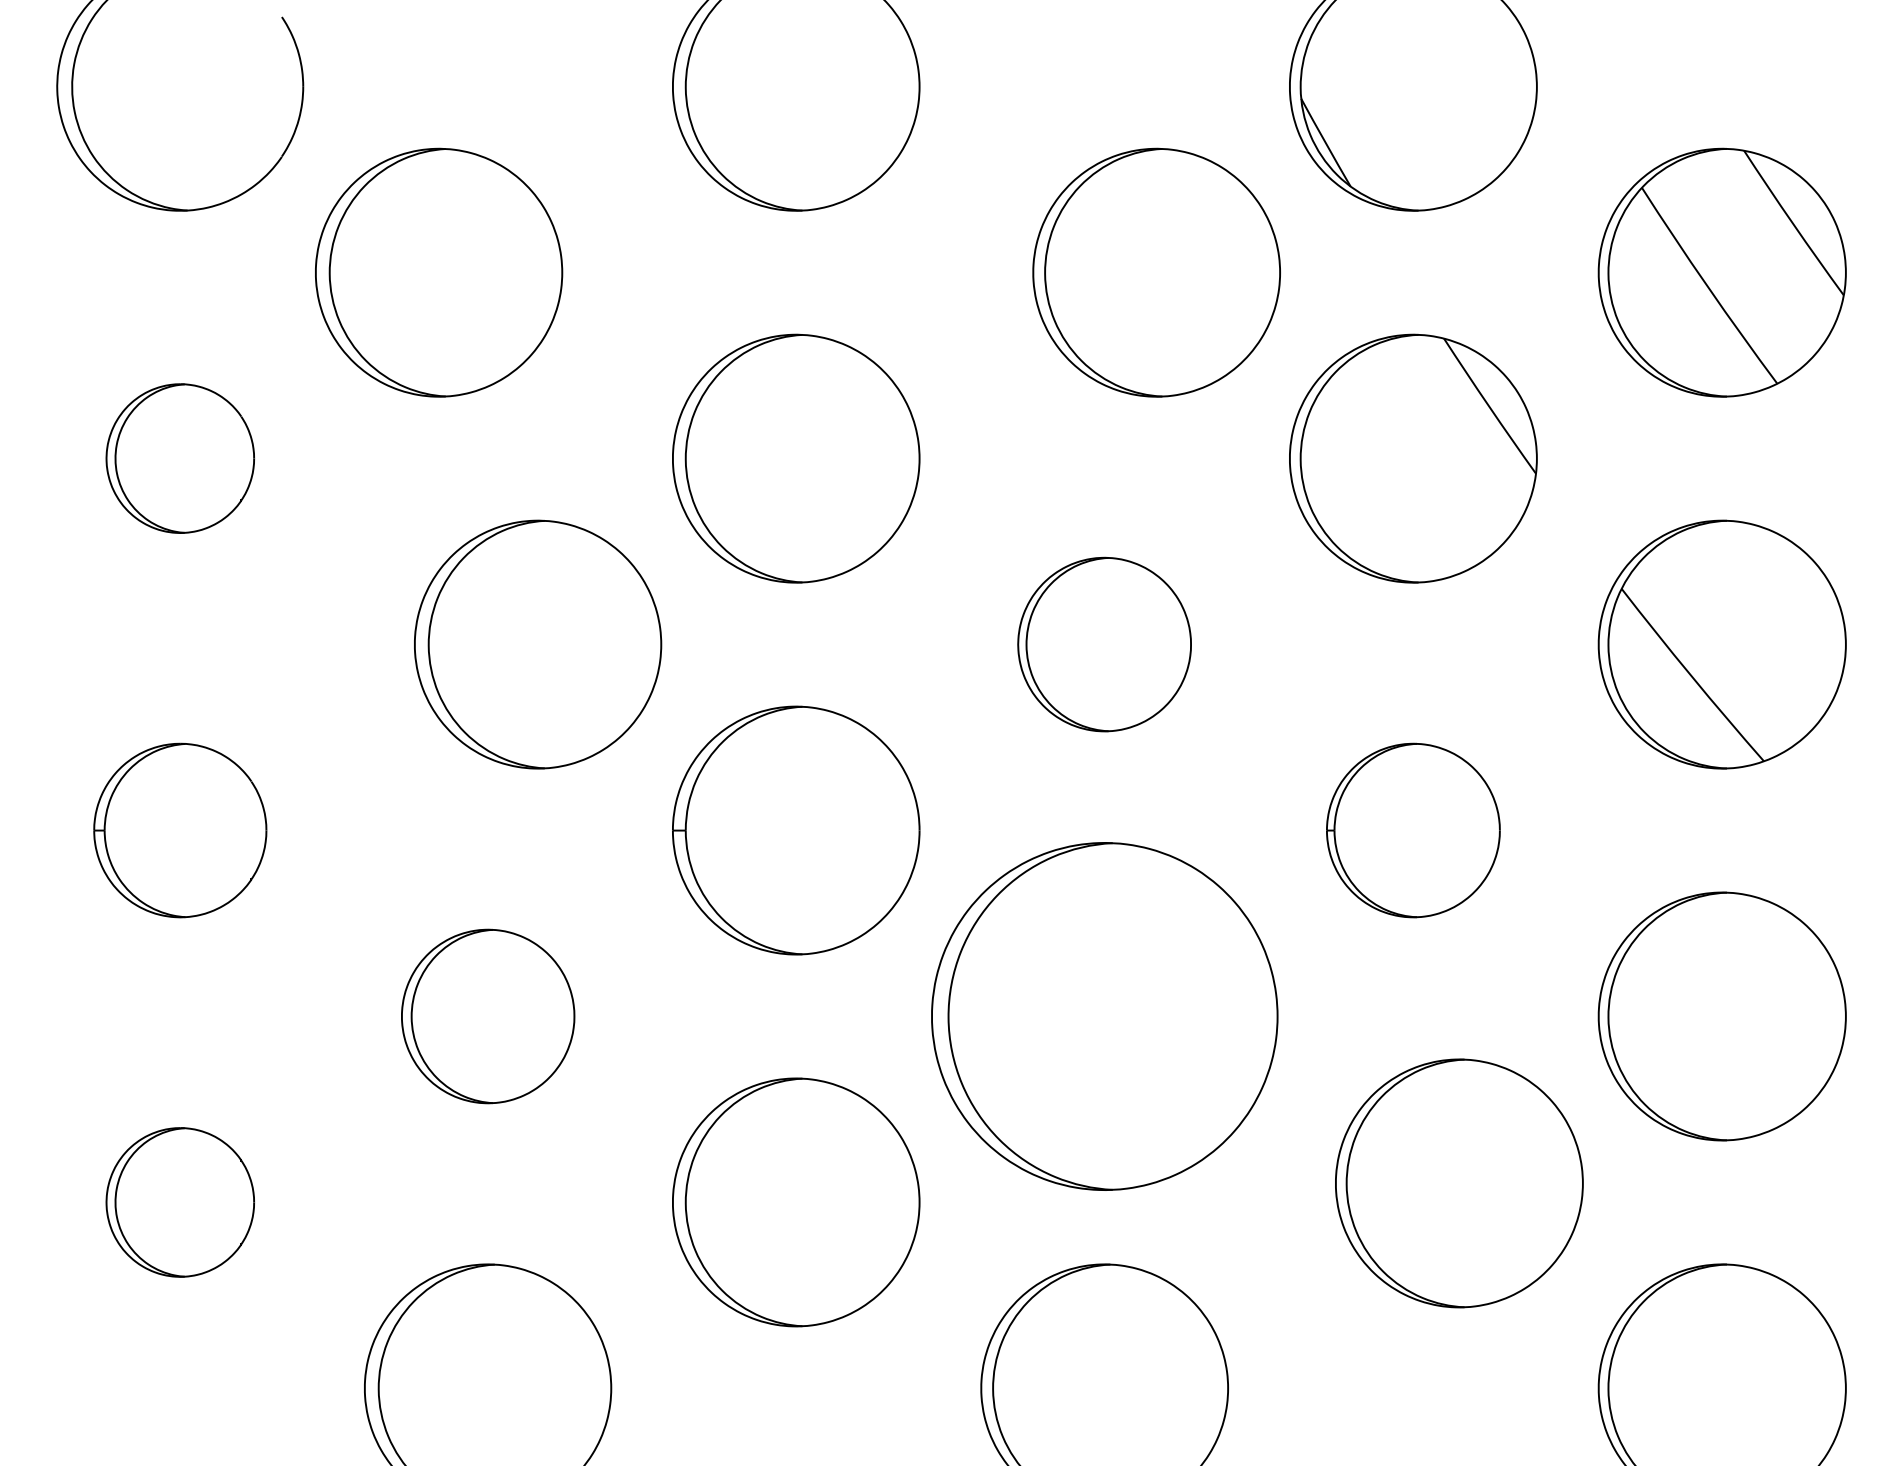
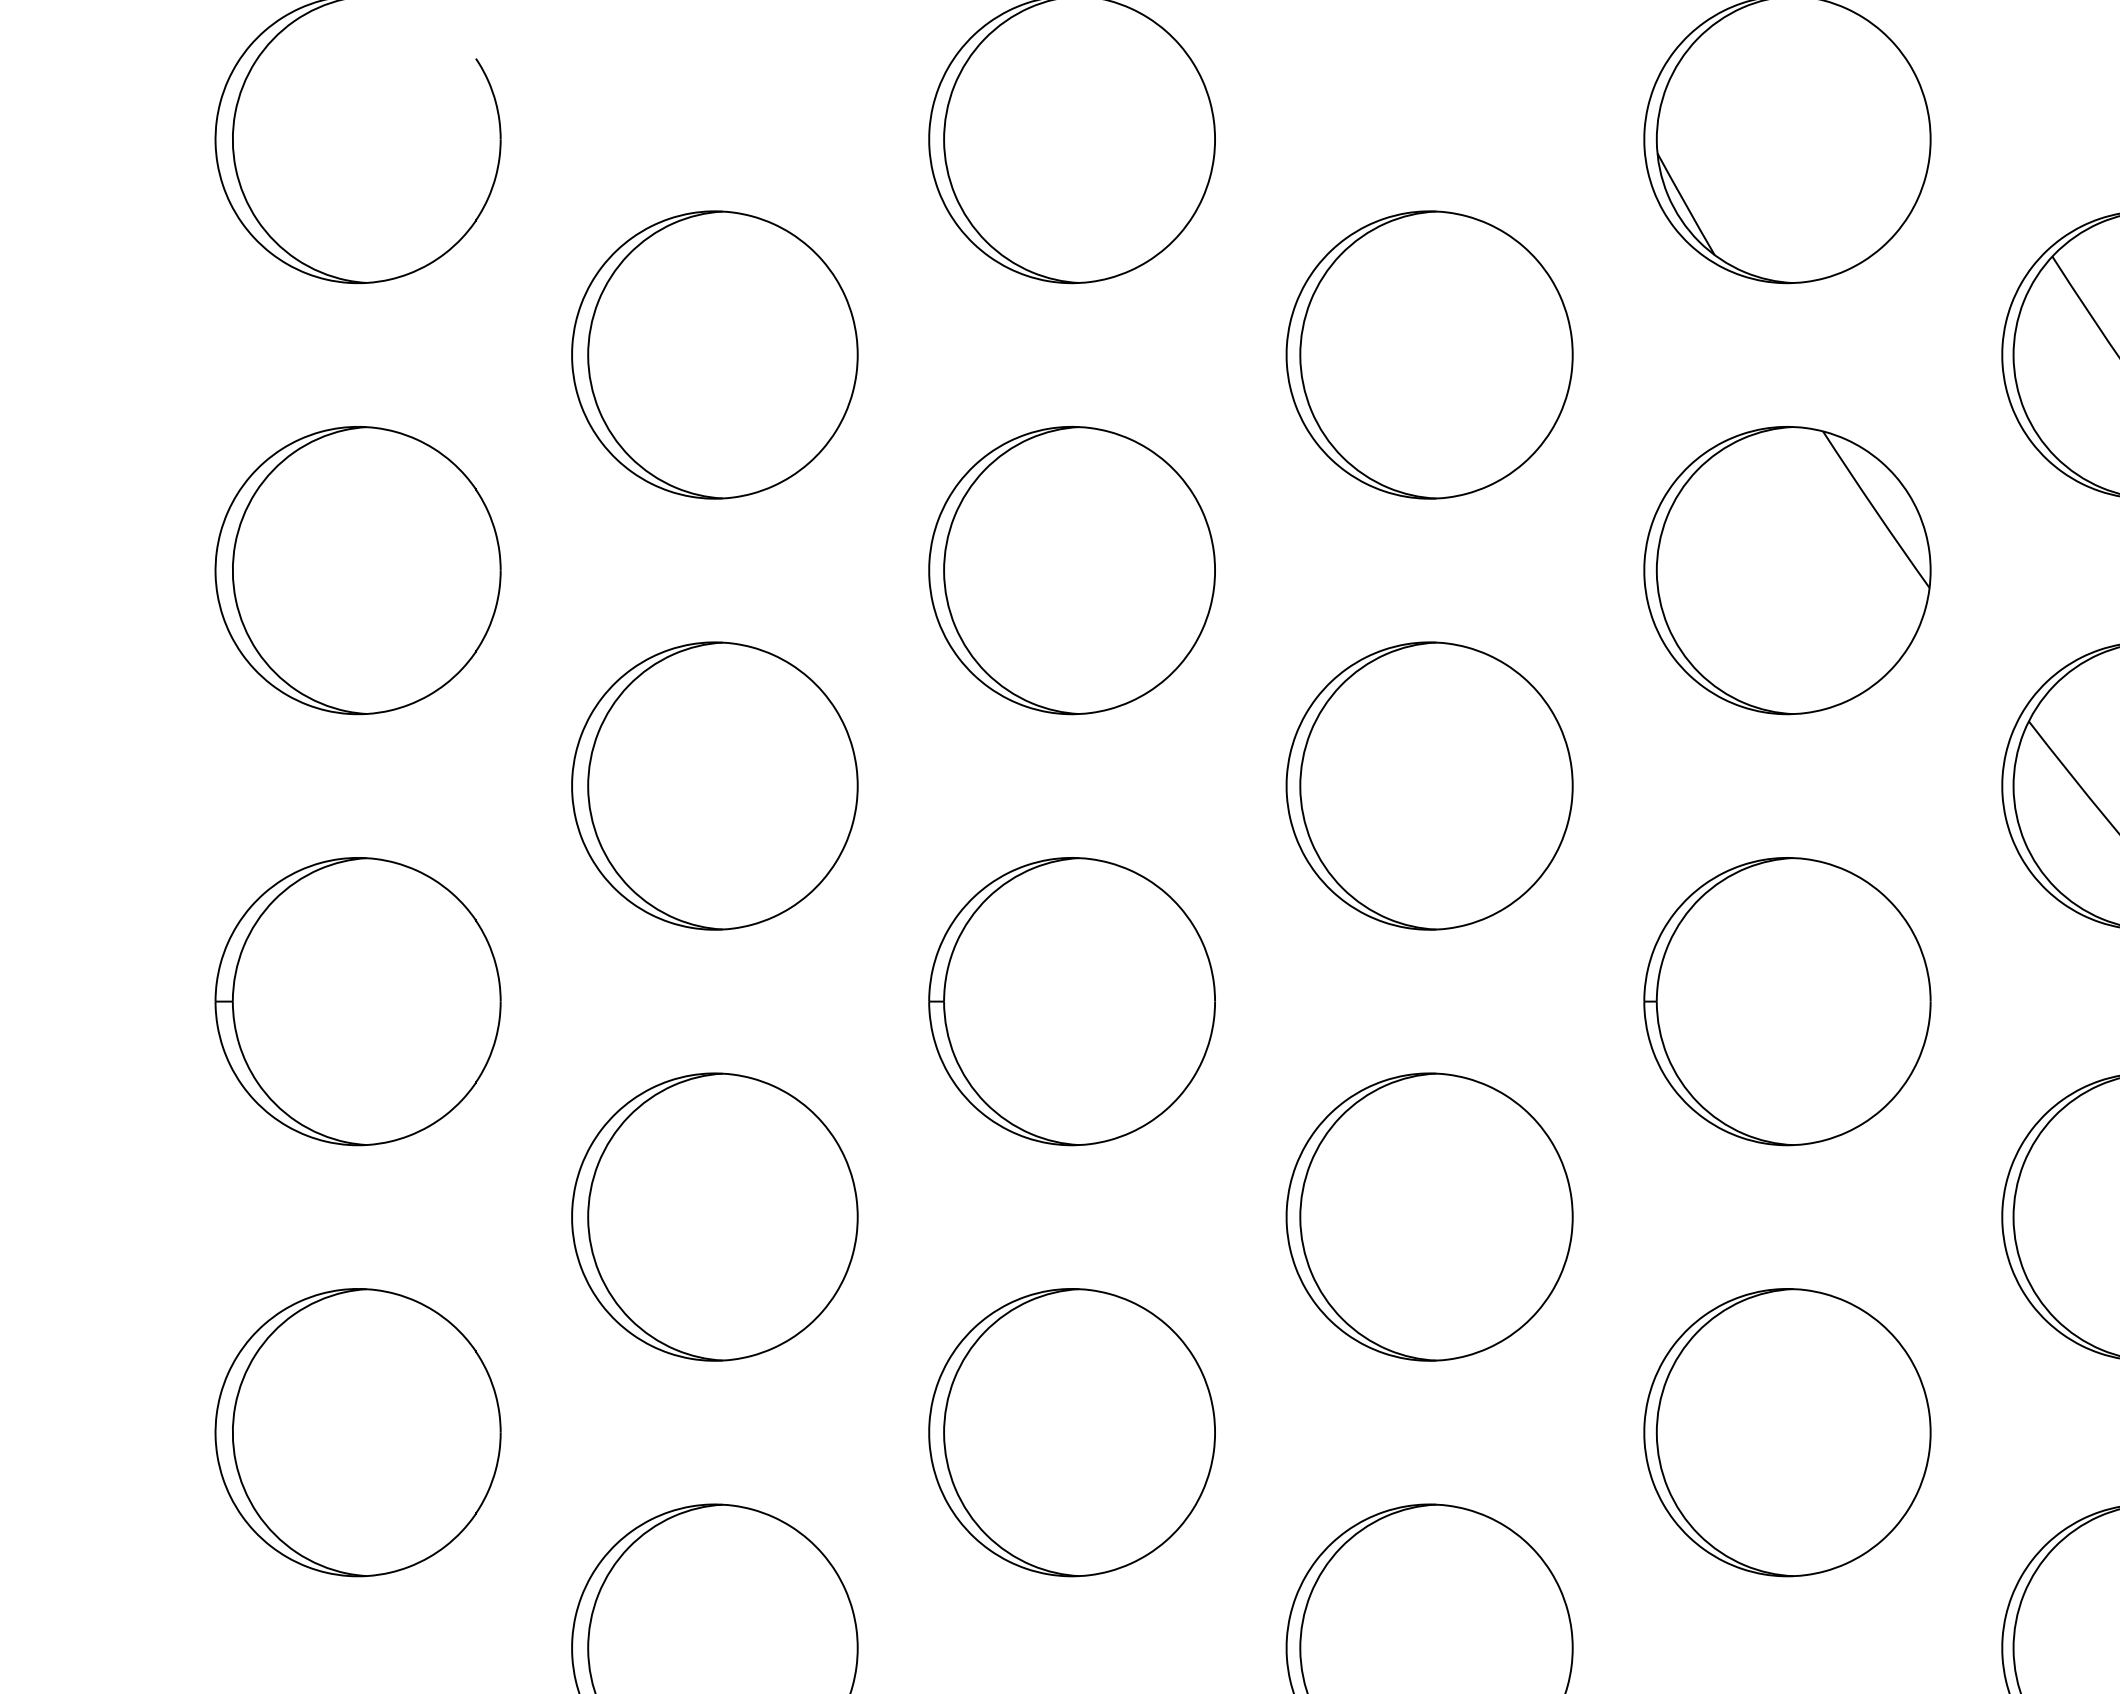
part: (439, 272) -> (715, 354), moved
part: (1156, 272) -> (1429, 354), moved
part: (180, 458) -> (358, 570), size x1.67
part: (538, 644) -> (715, 785), moved
part: (1104, 644) -> (1429, 785), size x1.43
part: (180, 830) -> (358, 1001), size x1.43
part: (1413, 830) -> (1787, 1001), size x1.43
part: (488, 1016) -> (715, 1217), size x1.43
part: (1104, 1016) -> (1429, 1217), size x0.71
part: (1459, 1183) -> (1787, 1432), moved
part: (180, 1202) -> (358, 1432), size x1.67

